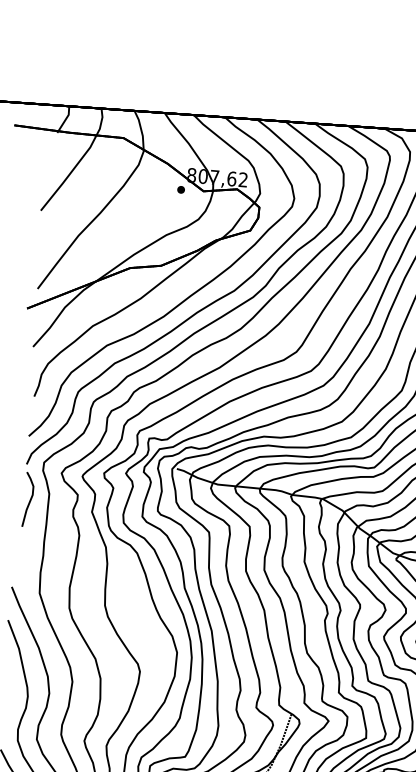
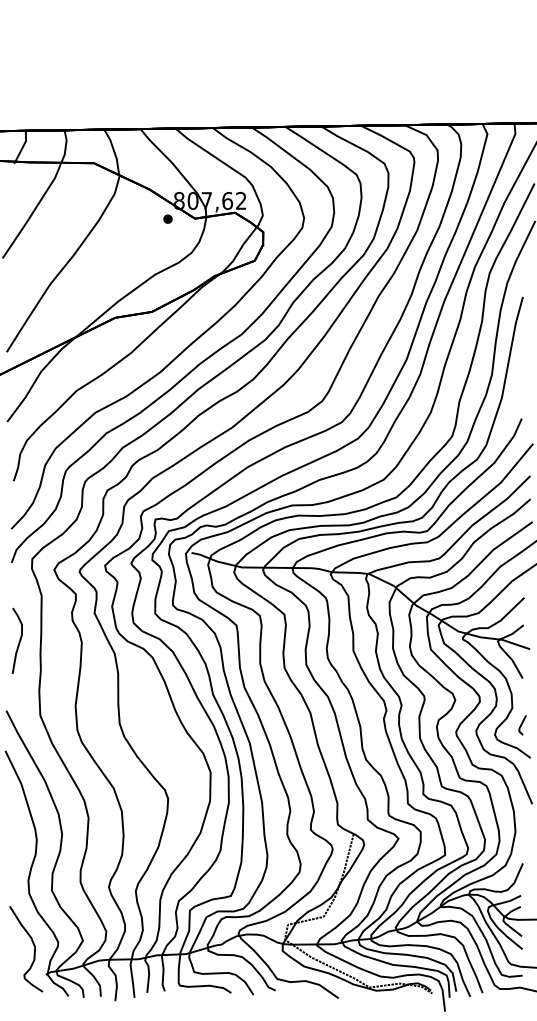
curve: (29, 501) -> (18, 642), moved

